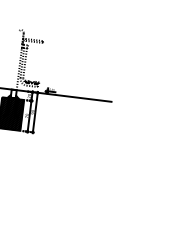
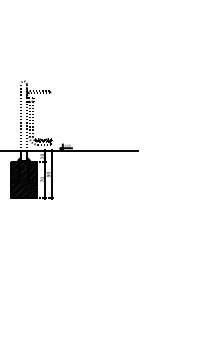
line: (15, 60) -> (21, 117), added

